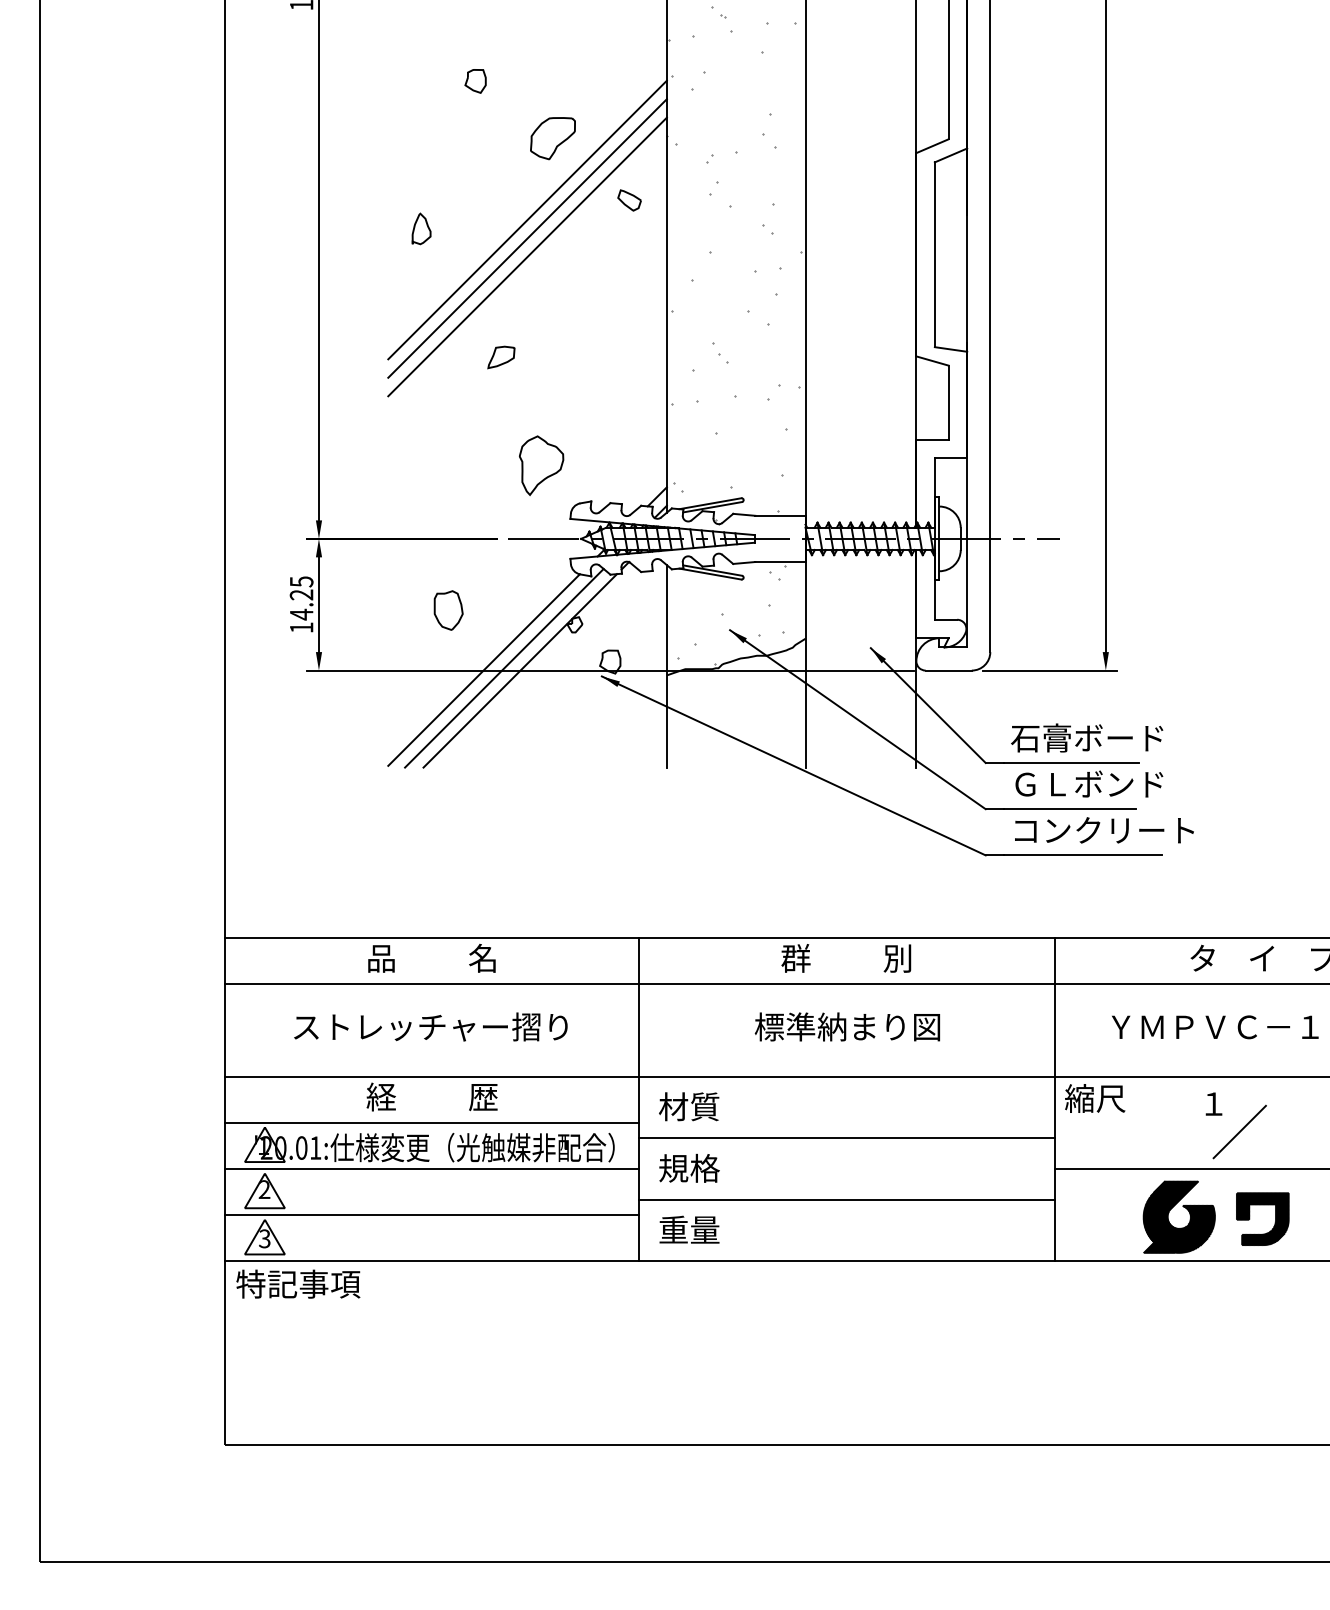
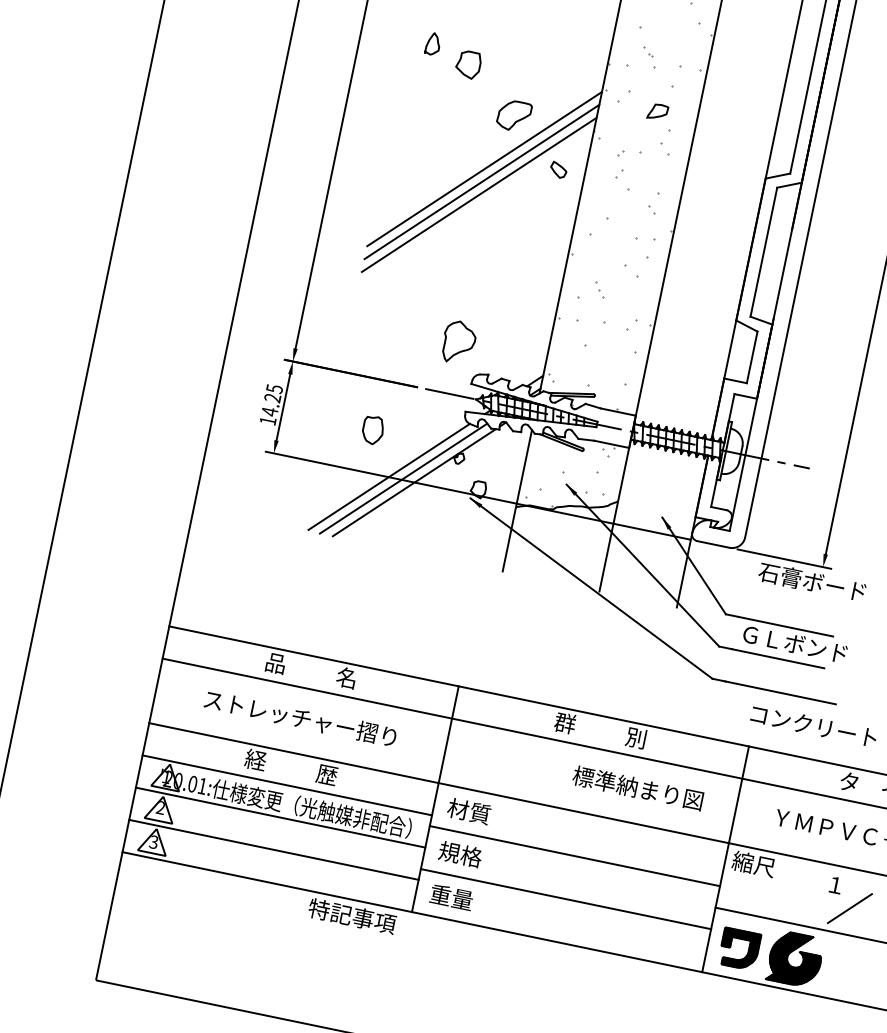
part: (475, 81) -> (468, 64), size x1.6
part: (421, 228) -> (433, 43), moved
part: (501, 357) -> (657, 112), moved
text: (1087, 737) -> (812, 581), moved
text: (1104, 830) -> (813, 726), moved
text: (846, 1026) -> (637, 787), moved
part: (1250, 1218) -> (731, 946), moved
text: (298, 1283) -> (352, 915), moved

